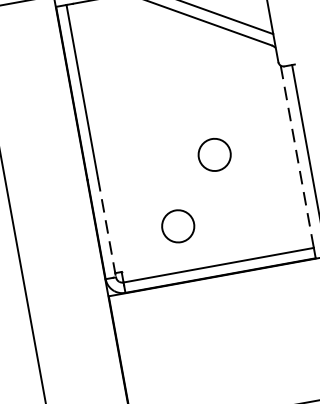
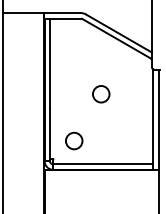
circle: (215, 155) -> (101, 94), moved
line: (296, 156) -> (152, 116), dashed -> solid
circle: (178, 225) -> (74, 140), moved
line: (107, 228) -> (50, 135), dashed -> solid

